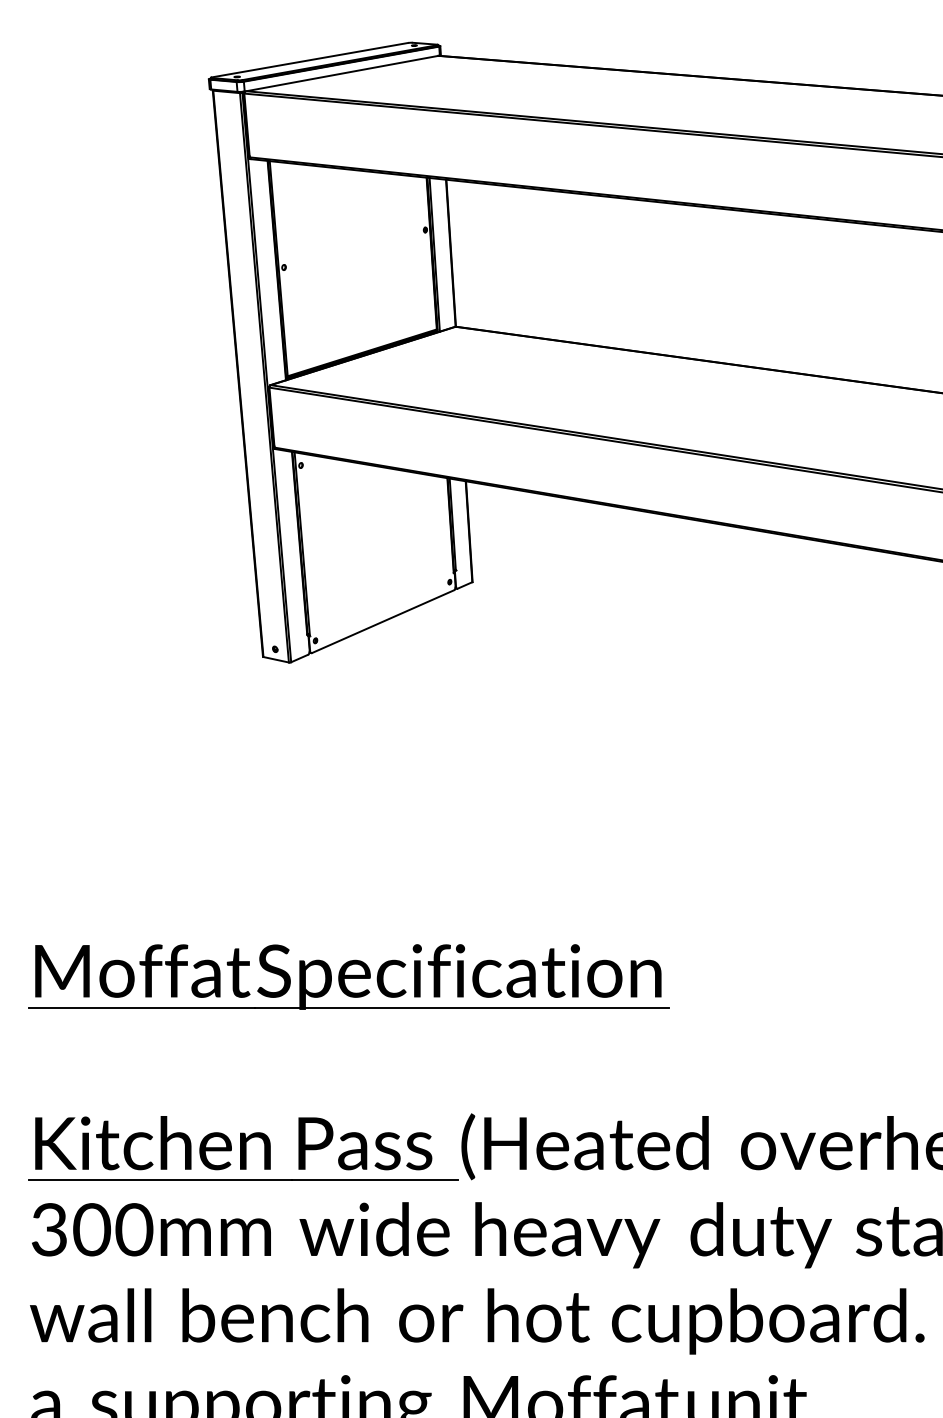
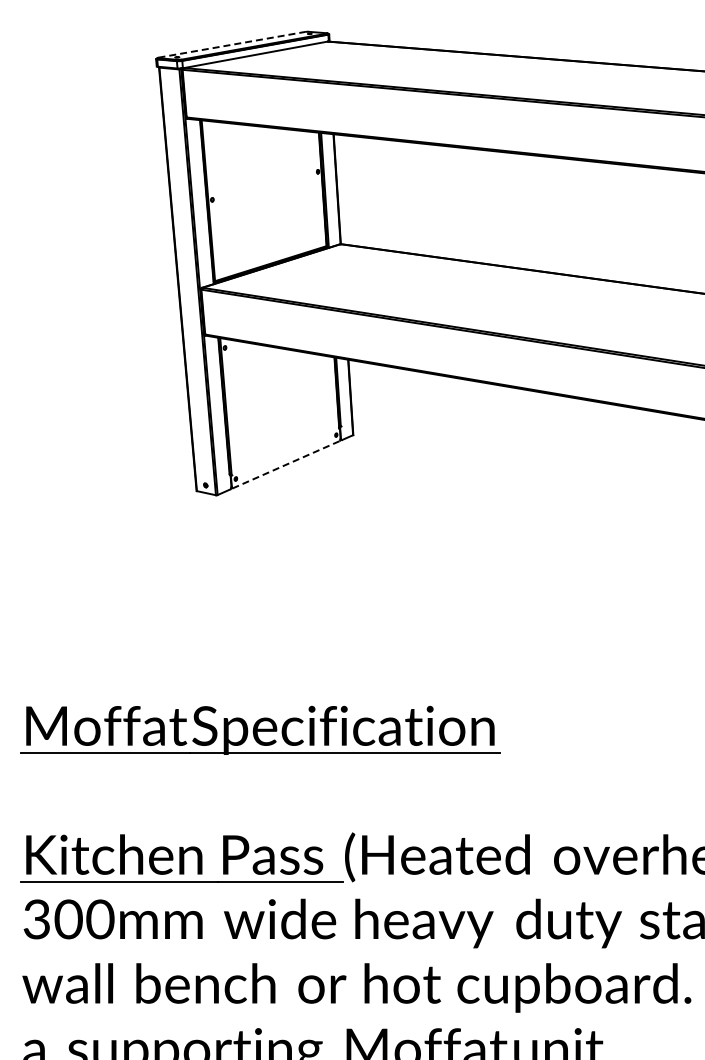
line: (311, 59) -> (232, 44), solid -> dashed
line: (383, 621) -> (286, 464), solid -> dashed

